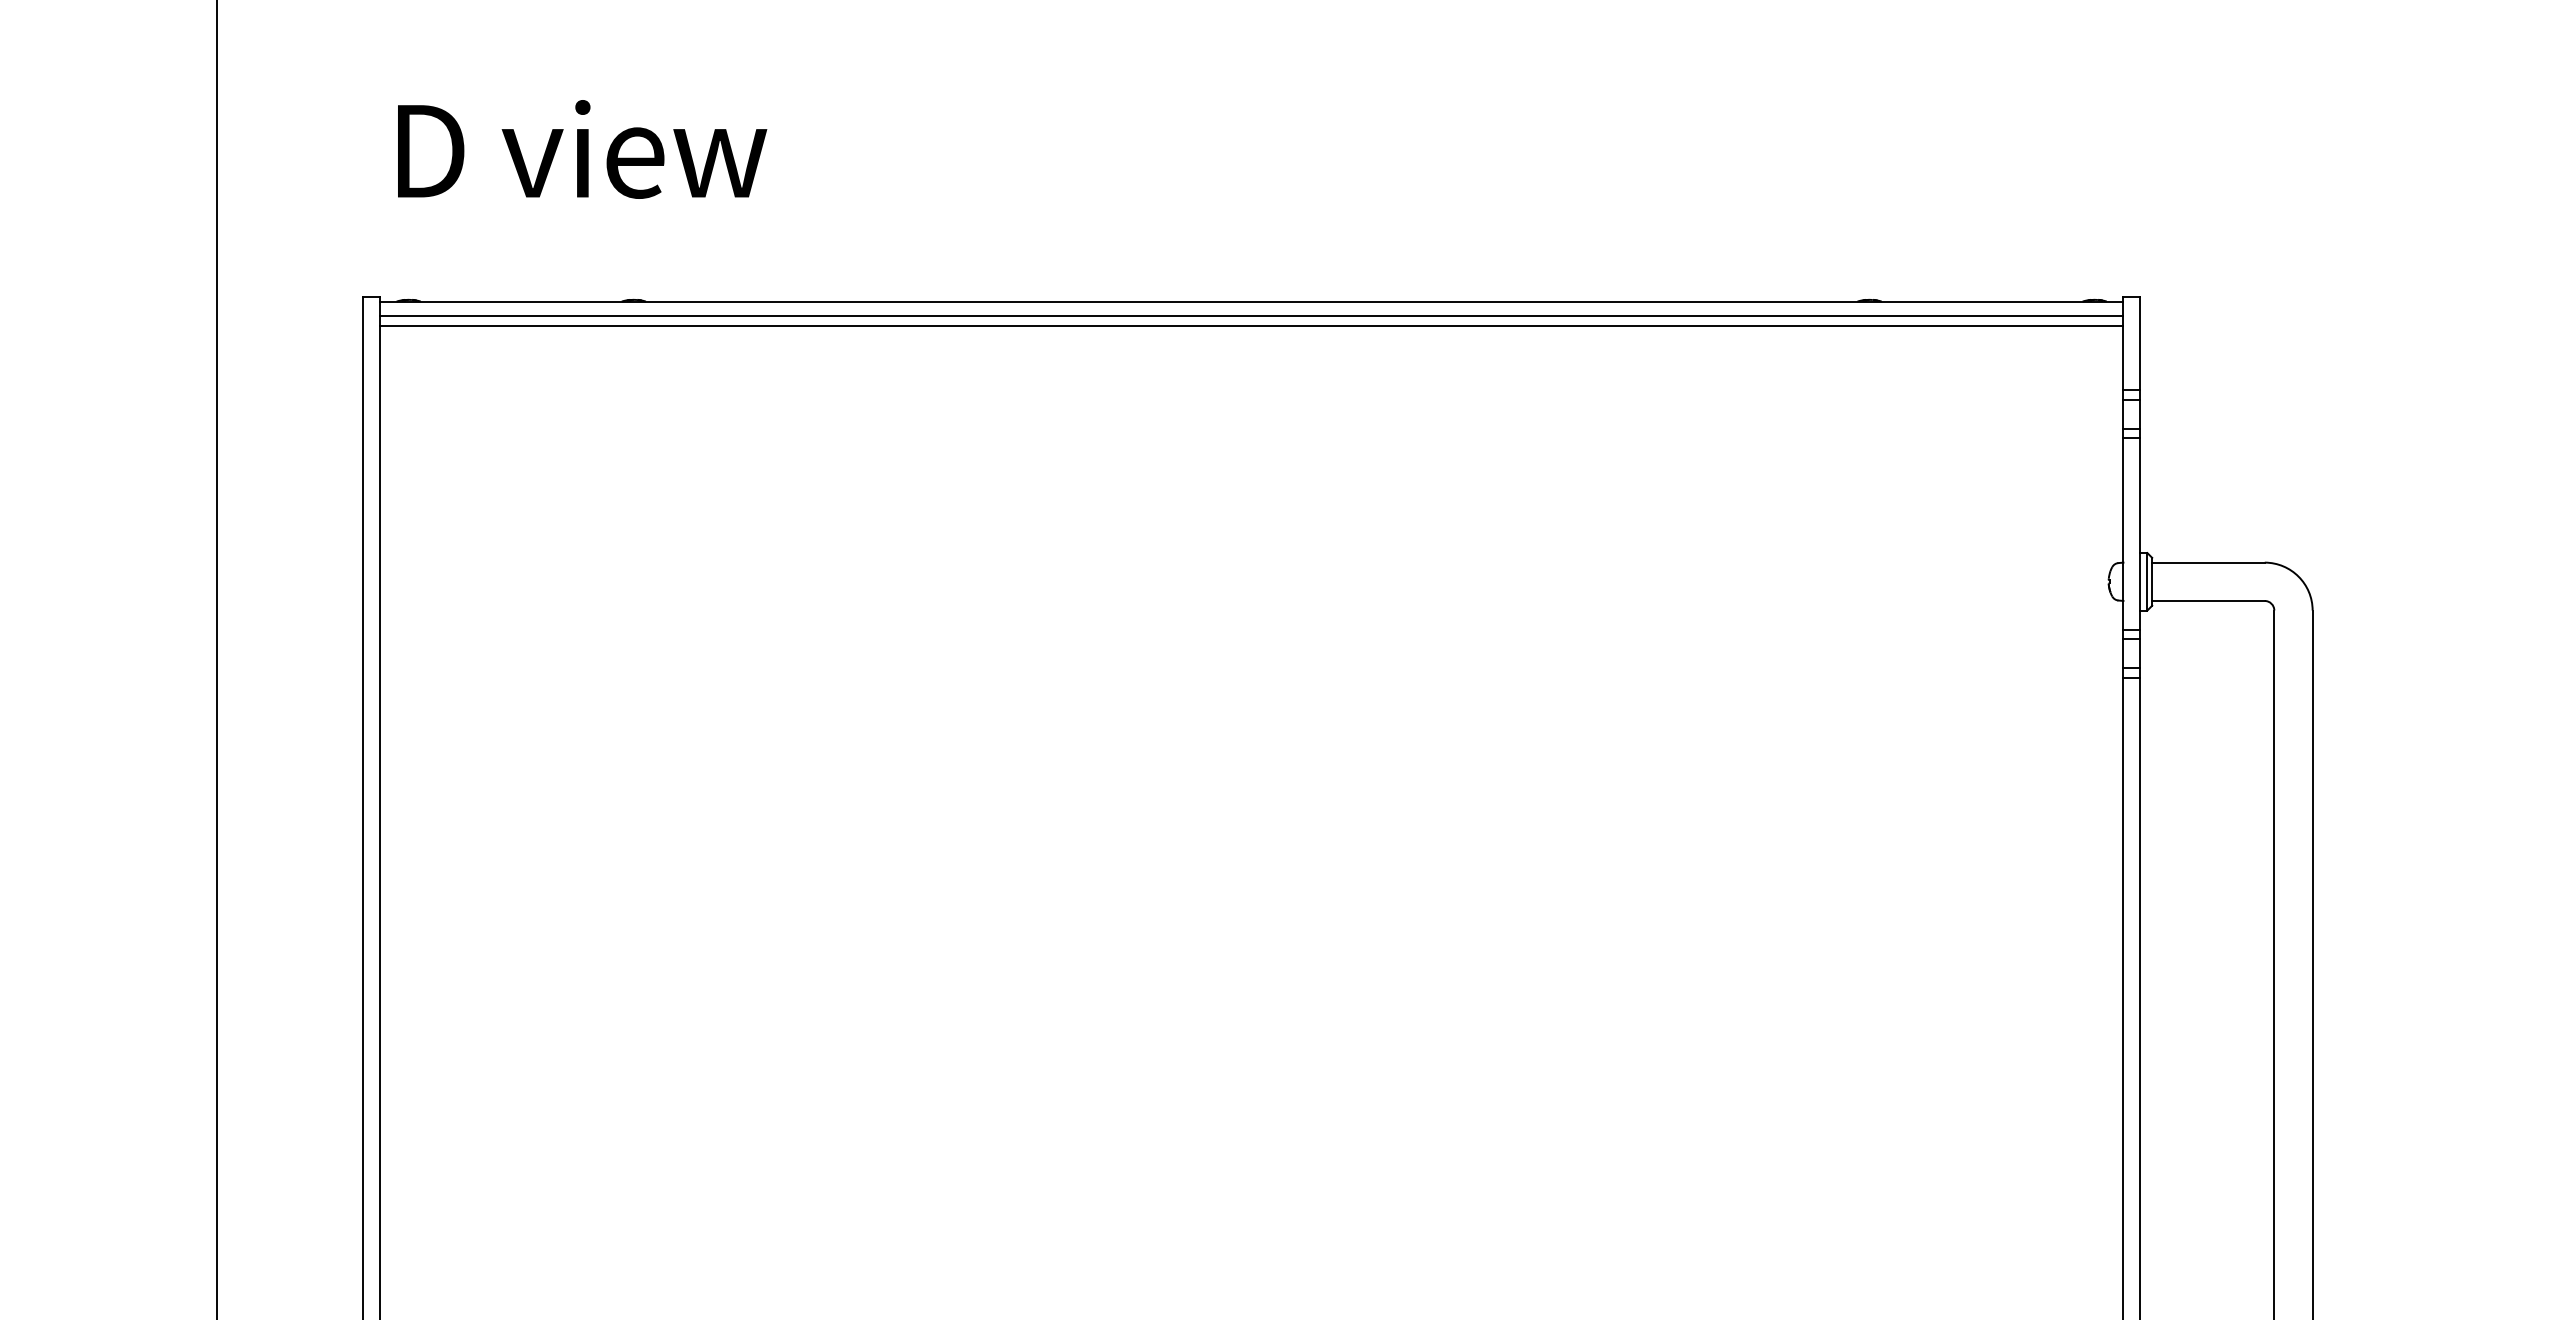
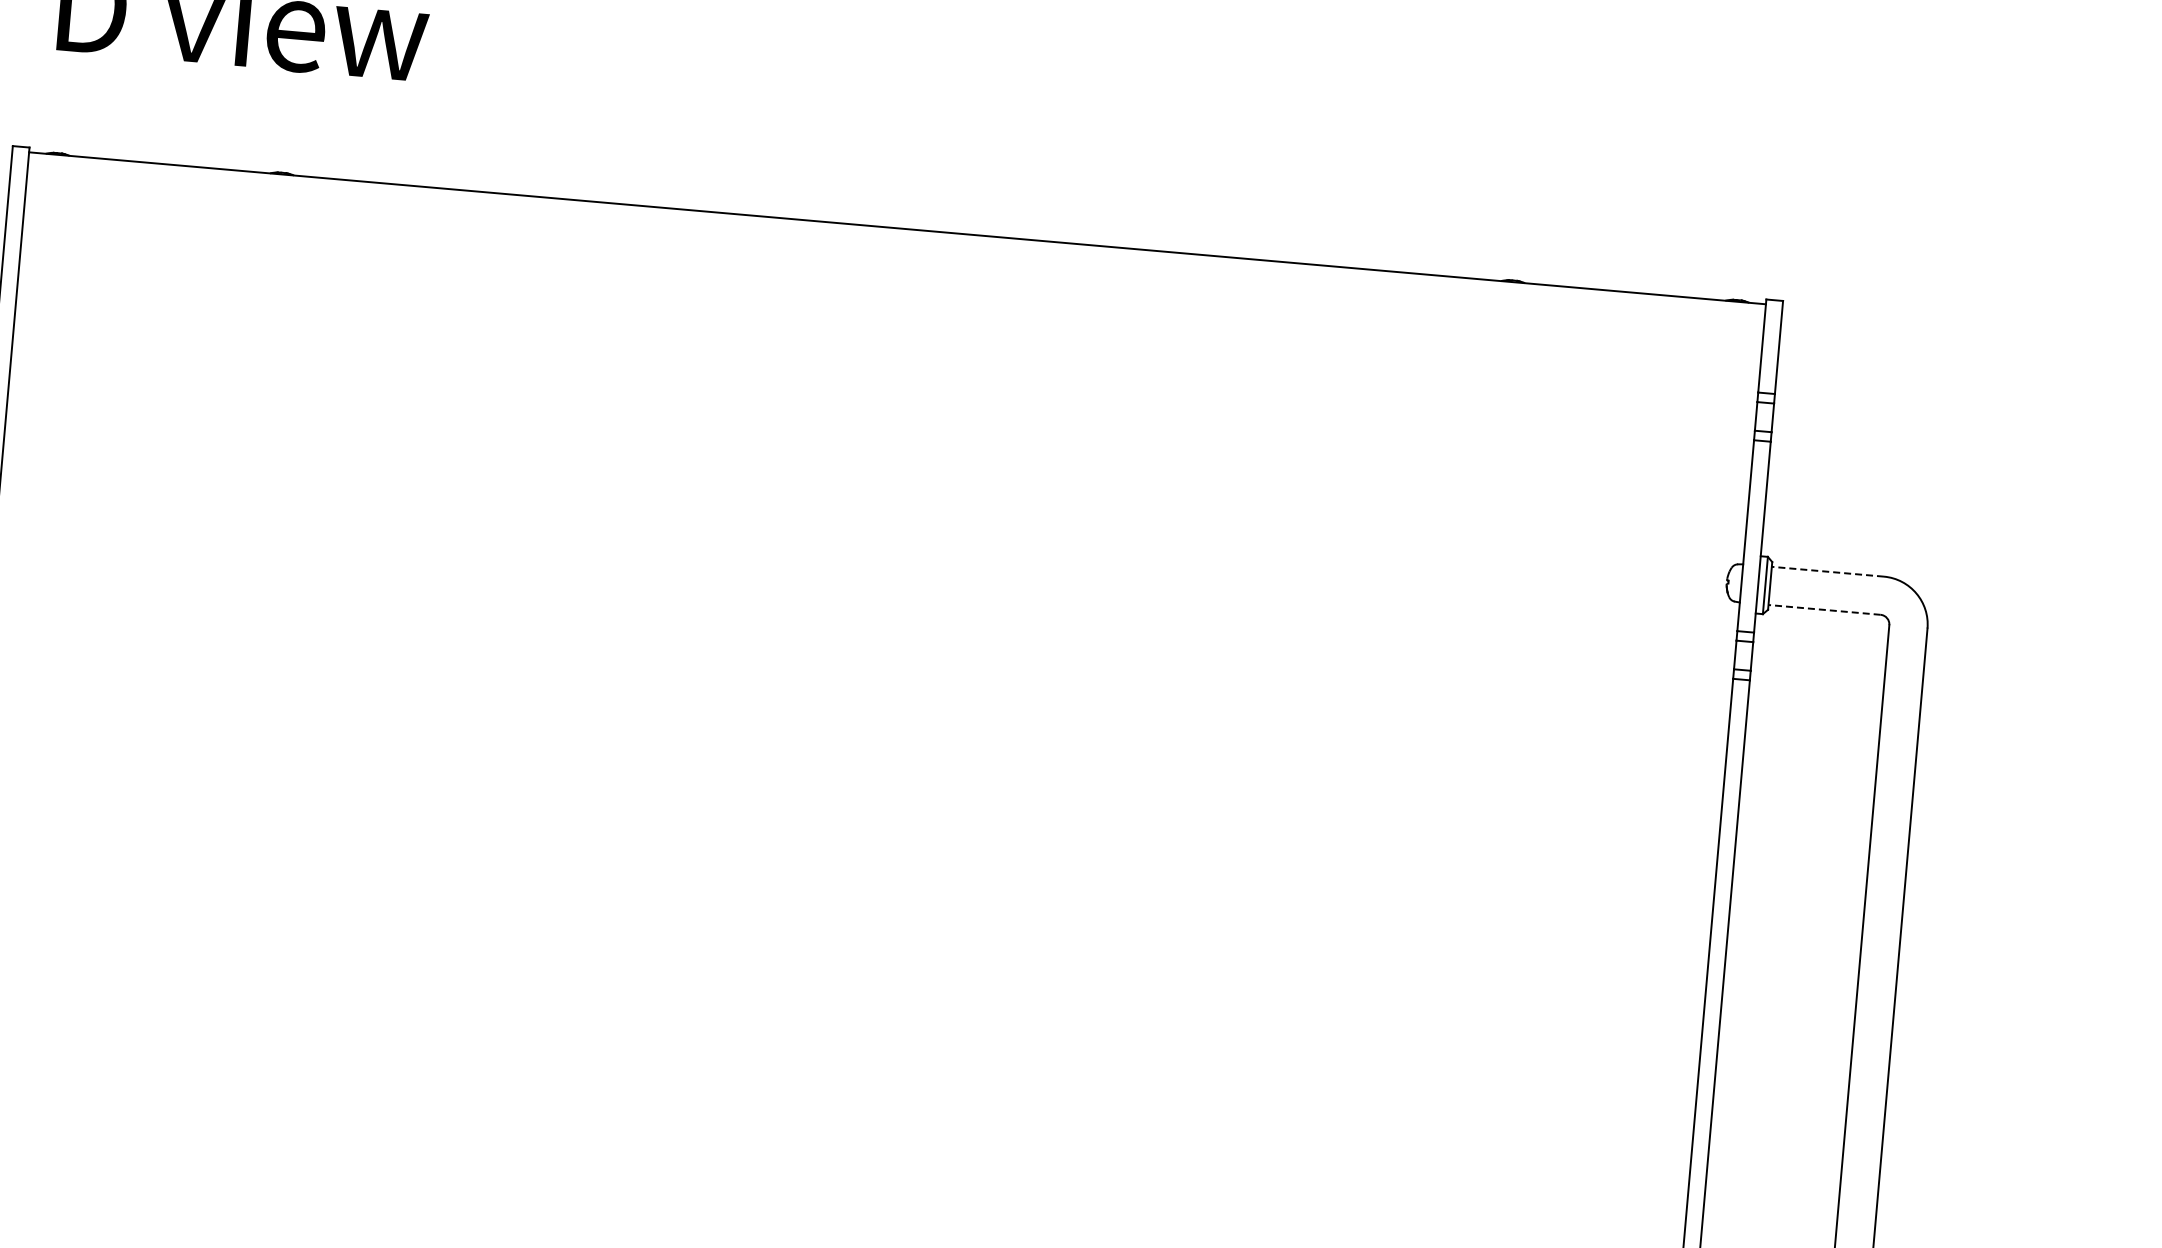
line: (1251, 315) -> (896, 242), removed
line: (1251, 325) -> (895, 252), removed
line: (2207, 562) -> (1826, 571), solid -> dashed
line: (2207, 600) -> (1823, 609), solid -> dashed

